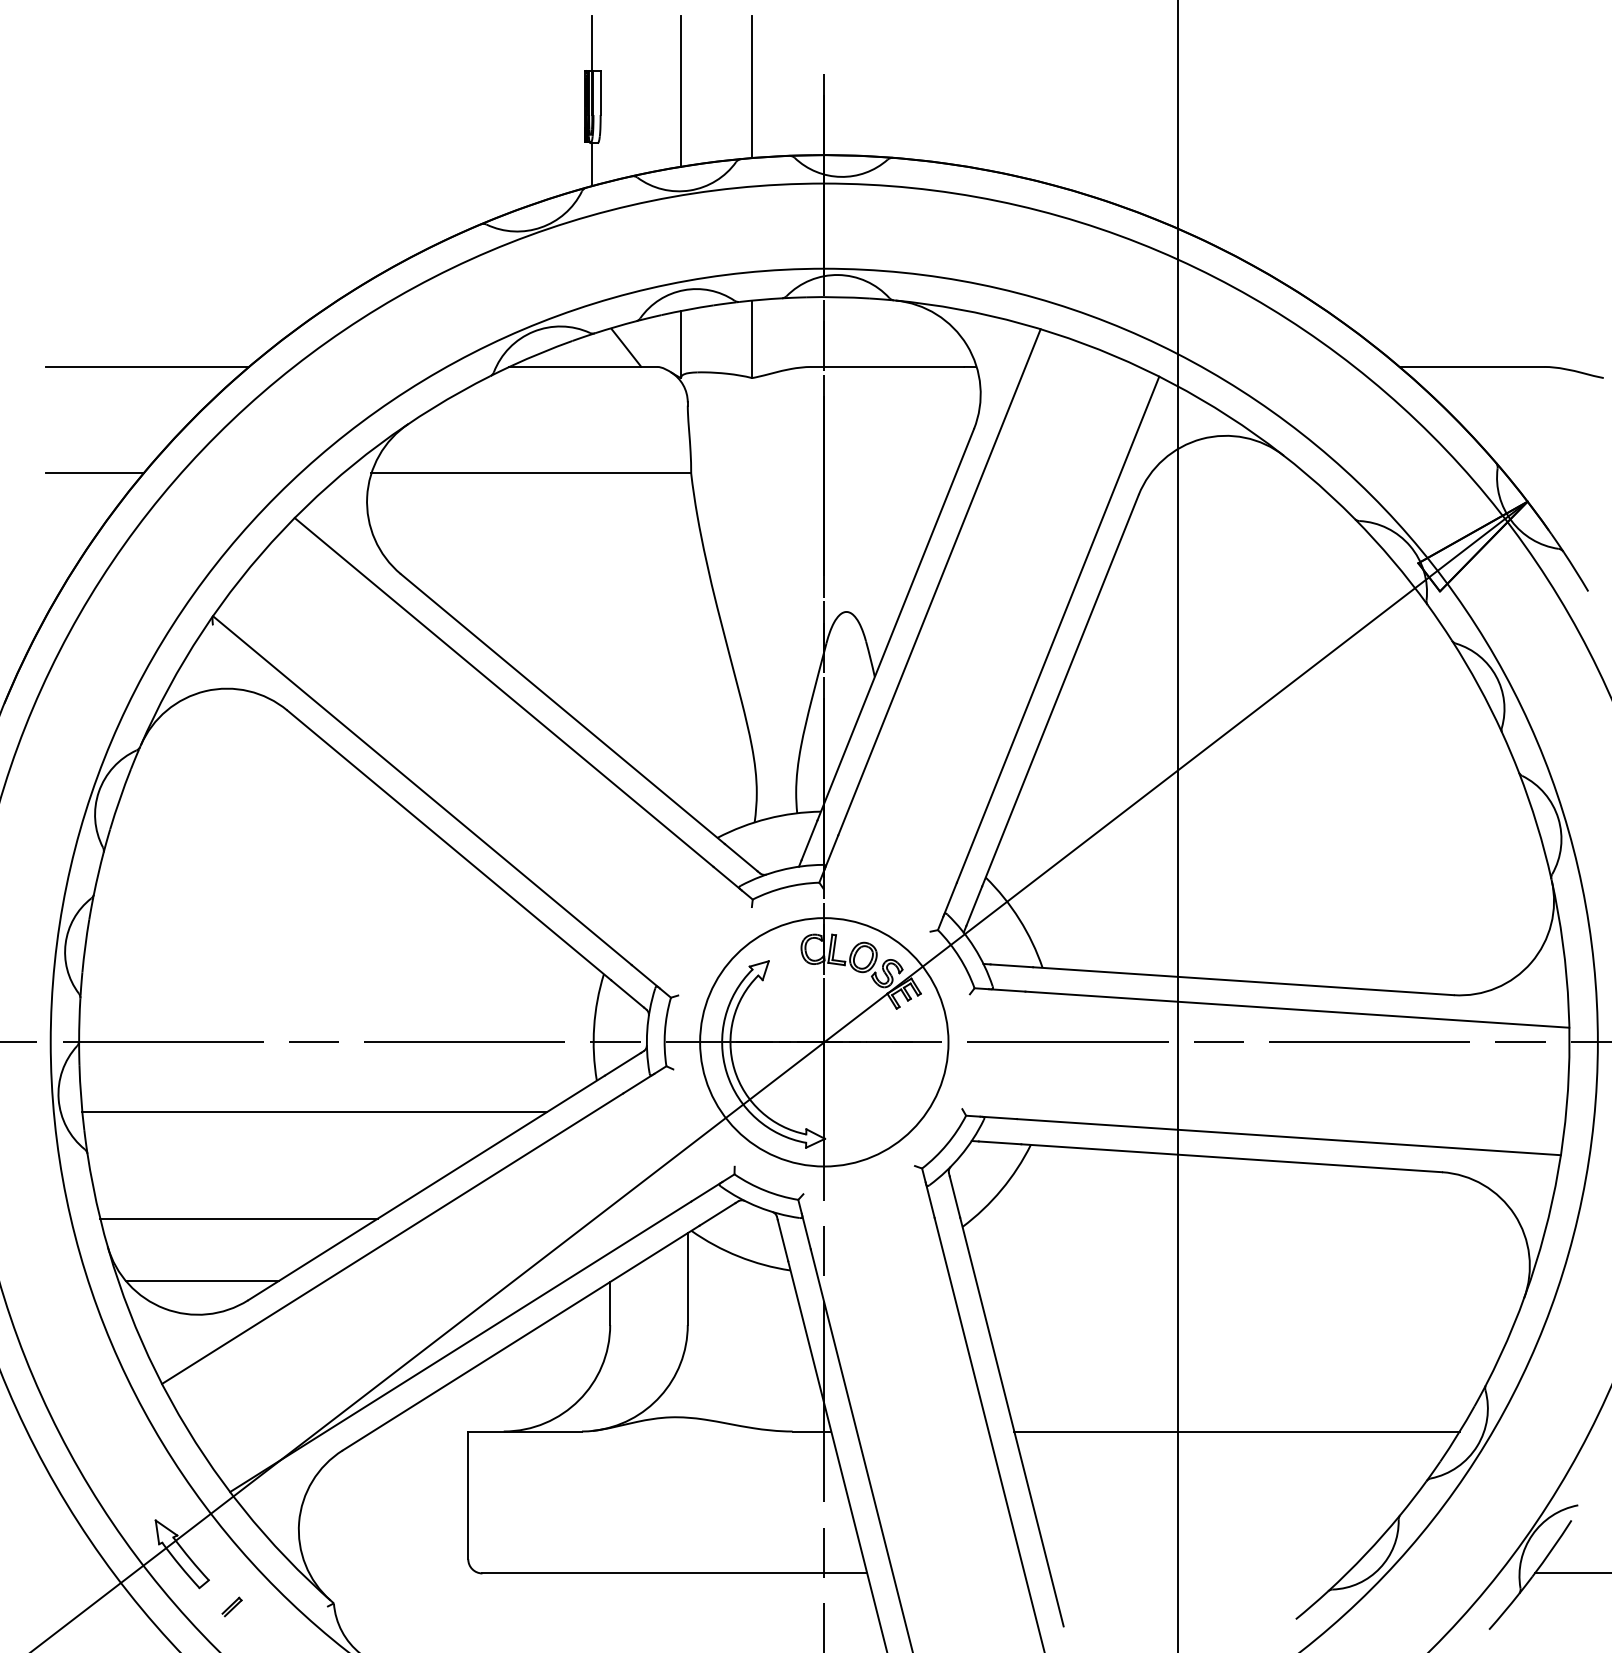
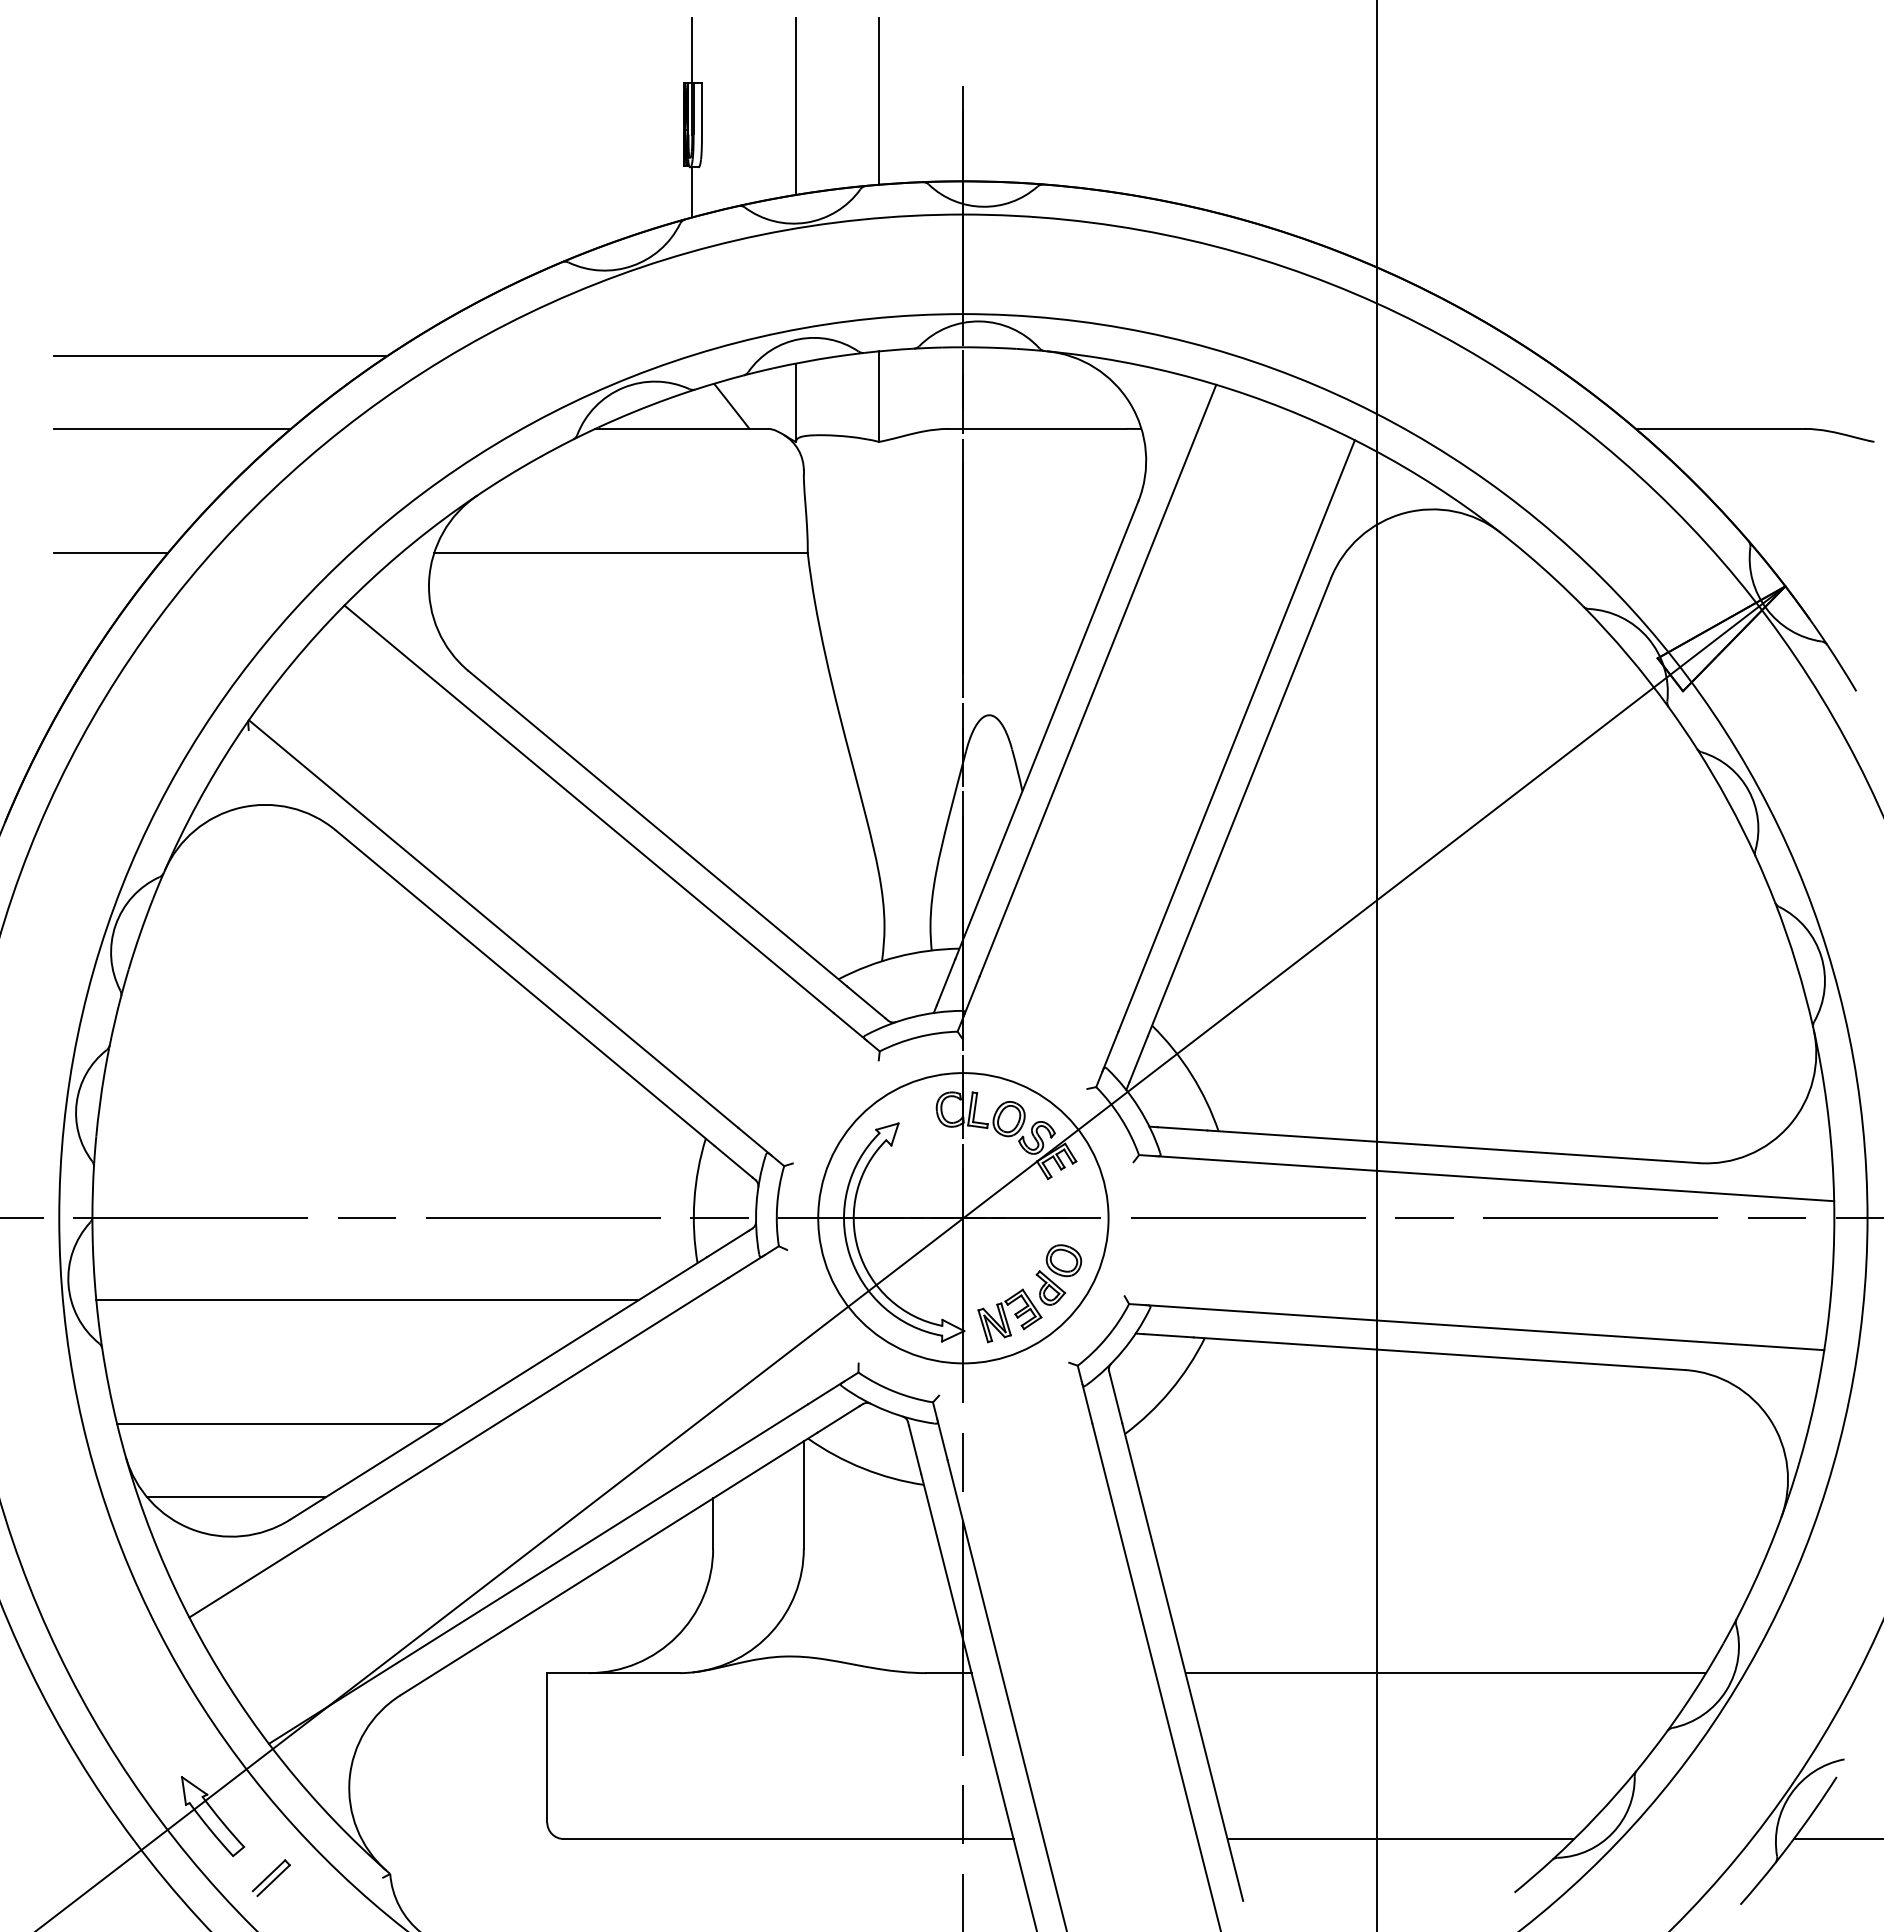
line: (188, 305) -> (220, 356), added
part: (880, 1106) -> (1029, 1293), added
line: (1198, 1573) -> (1400, 1839), added
part: (231, 1607) -> (270, 1878), size x1.67

